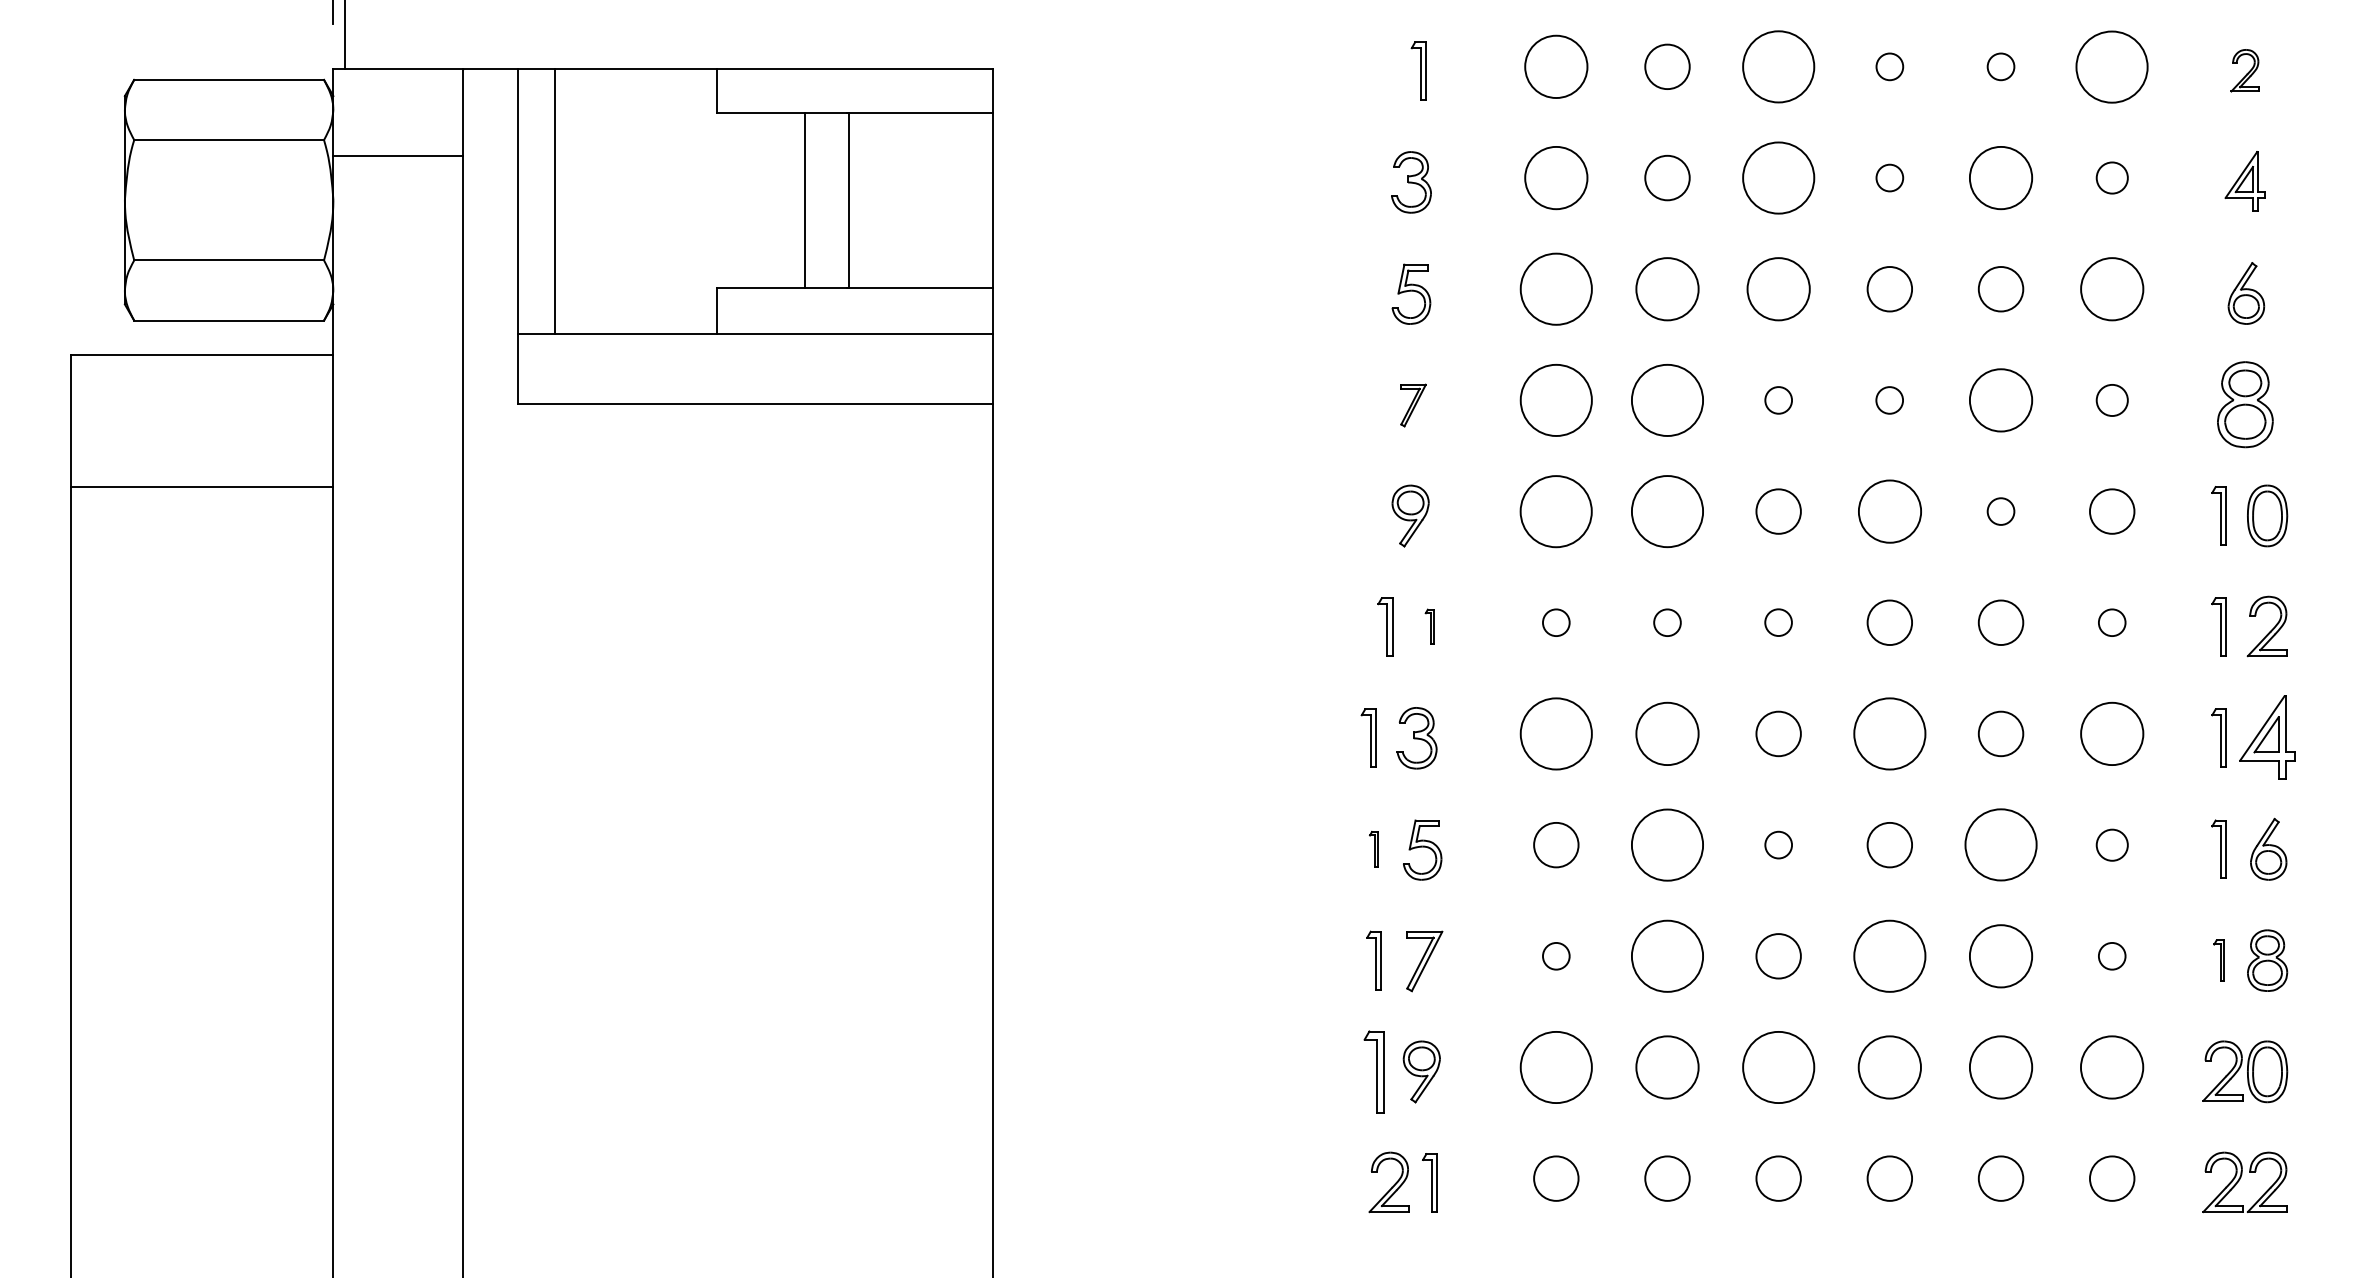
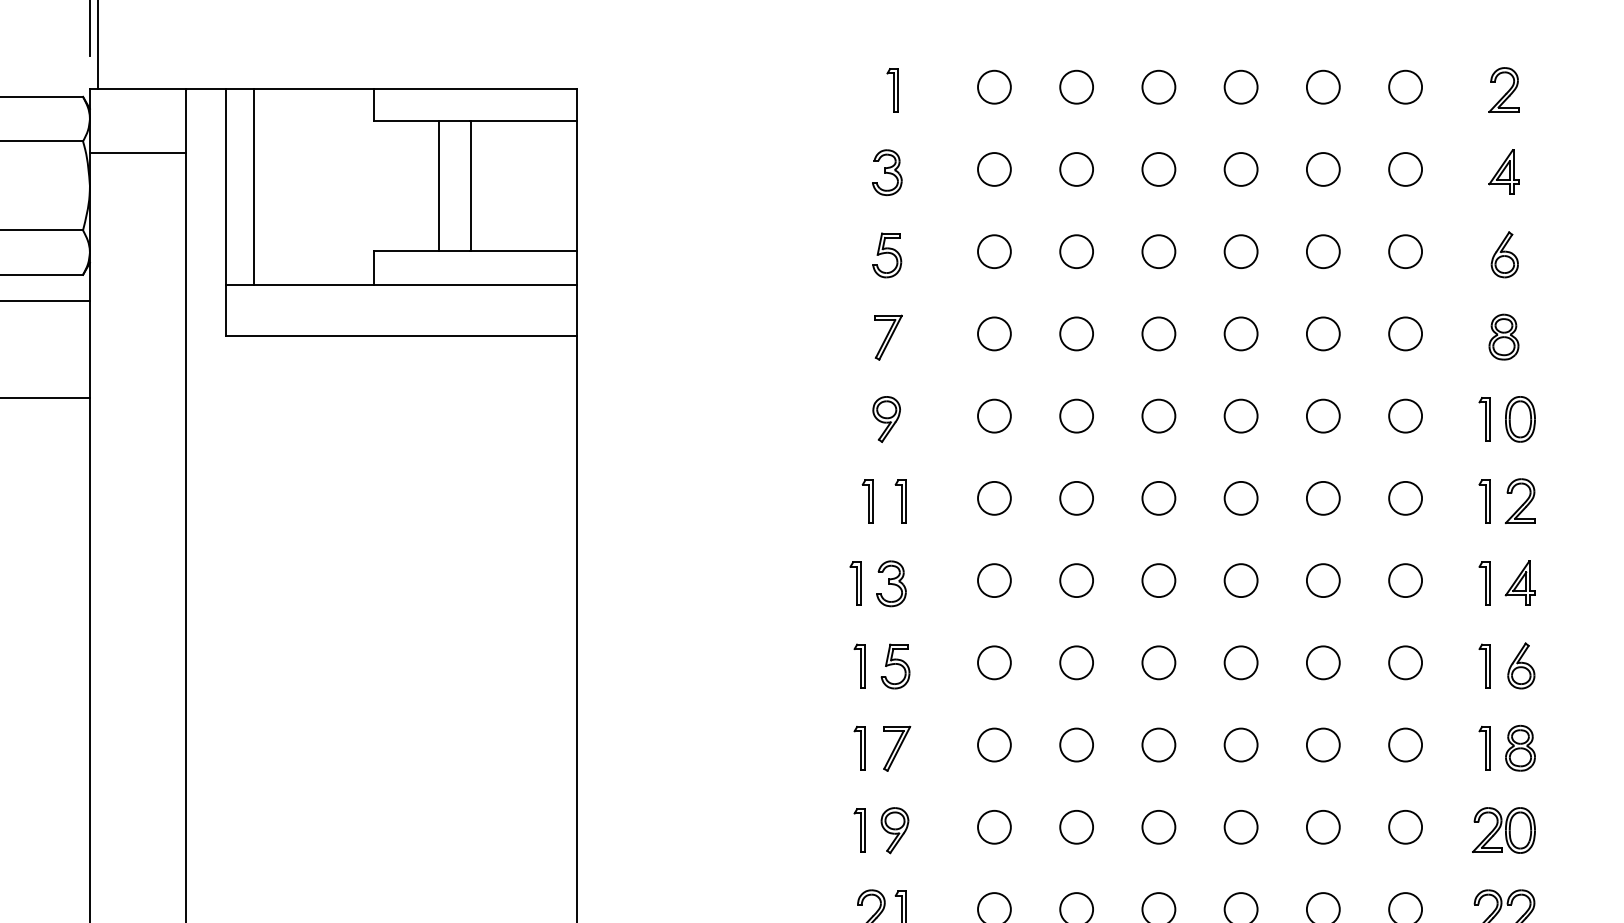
circle: (1556, 66) -> (994, 86), size x0.71
circle: (1778, 66) -> (1158, 86), size x0.62
circle: (1889, 66) -> (1240, 86), size x1.67
circle: (2000, 66) -> (1322, 86), size x1.67
circle: (2112, 66) -> (1405, 86), size x0.62
part: (2244, 70) -> (1503, 89), size x1.43
circle: (1556, 177) -> (994, 169), size x0.71
circle: (1778, 177) -> (1158, 169), size x0.62
circle: (1889, 177) -> (1240, 169), size x1.67
circle: (2000, 177) -> (1322, 169), size x0.71
circle: (2112, 177) -> (1405, 169), size x1.43
circle: (1556, 289) -> (994, 251), size x0.62
circle: (1667, 289) -> (1076, 251), size x0.71
circle: (1778, 289) -> (1158, 251), size x0.71
circle: (2111, 289) -> (1405, 251), size x0.71
circle: (1556, 400) -> (994, 333), size x0.62
circle: (1667, 400) -> (1076, 333), size x0.62
circle: (1778, 400) -> (1158, 333), size x1.67
circle: (1889, 400) -> (1240, 333), size x1.67
circle: (2000, 400) -> (1322, 333), size x0.71
circle: (2112, 400) -> (1405, 333), size x1.43
part: (2244, 404) -> (1503, 336), size x0.71
part: (1413, 405) -> (888, 337), size x1.43
circle: (1556, 511) -> (994, 416), size x0.62
circle: (1667, 511) -> (1076, 416), size x0.62
circle: (1889, 511) -> (1240, 416), size x0.71
circle: (2000, 511) -> (1322, 416), size x1.67
circle: (1556, 622) -> (994, 498), size x1.67
circle: (1667, 622) -> (1076, 498), size x1.67
circle: (1778, 622) -> (1158, 498), size x1.67
circle: (2111, 622) -> (1405, 498), size x1.67
part: (1429, 626) -> (900, 501), size x1.67
circle: (1556, 733) -> (994, 580), size x0.62
circle: (1667, 733) -> (1076, 580), size x0.71
circle: (1889, 733) -> (1240, 580), size x0.62
circle: (2111, 733) -> (1405, 580), size x0.71
part: (2266, 736) -> (1519, 582), size x0.71
circle: (1667, 844) -> (1076, 662), size x0.62
circle: (1778, 844) -> (1158, 662), size x1.67
circle: (2000, 845) -> (1322, 663), size x0.62
circle: (2112, 845) -> (1405, 663), size x1.43
part: (1373, 848) -> (859, 665), size x1.67
circle: (1556, 956) -> (994, 745), size x1.67
circle: (1667, 956) -> (1076, 745), size x0.62
circle: (1889, 956) -> (1240, 745), size x0.62
circle: (2000, 956) -> (1322, 745), size x0.71
circle: (2111, 956) -> (1405, 745), size x1.67
part: (2218, 960) -> (1484, 748), size x1.43
circle: (1556, 1067) -> (994, 827), size x0.62
circle: (1667, 1067) -> (1076, 827), size x0.71
circle: (1778, 1067) -> (1158, 827), size x0.62
circle: (1889, 1067) -> (1240, 827), size x0.71
circle: (2000, 1067) -> (1322, 827), size x0.71
circle: (2112, 1067) -> (1405, 827), size x0.71
part: (1373, 1071) -> (859, 830), size x0.71

